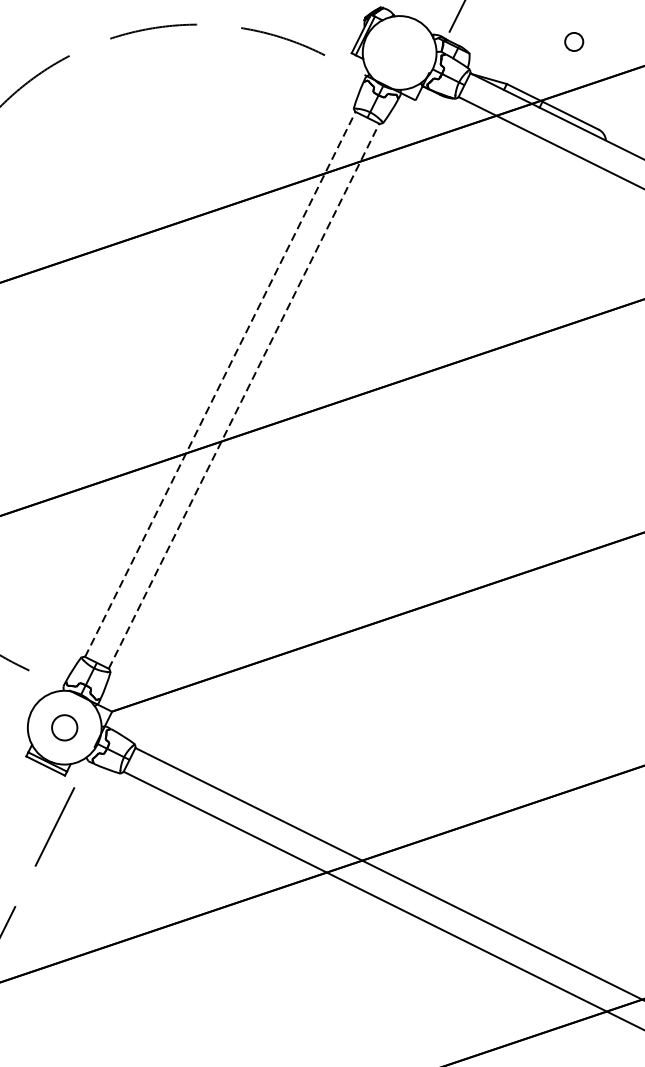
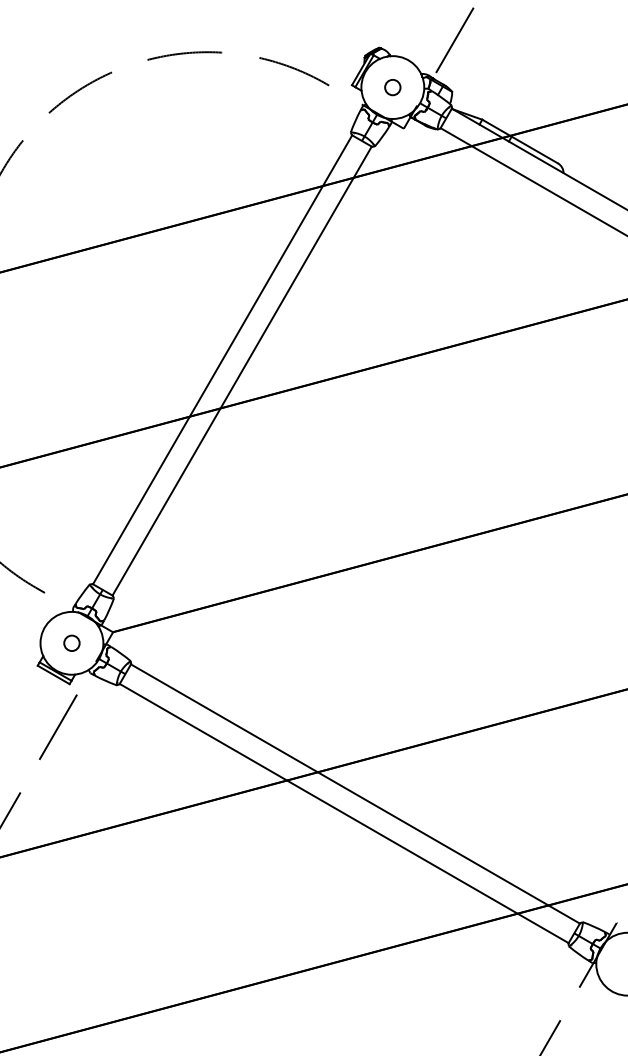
circle: (573, 41) -> (392, 87), moved
line: (220, 384) -> (222, 359), dashed -> solid
line: (244, 395) -> (242, 370), dashed -> solid
circle: (64, 726) -> (71, 642), size x0.71

